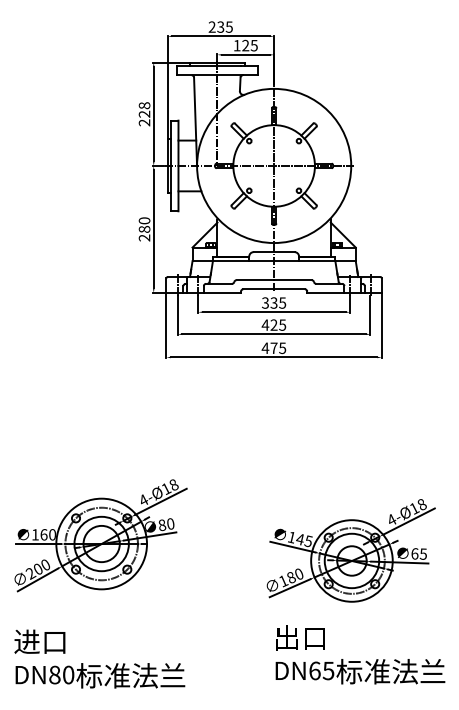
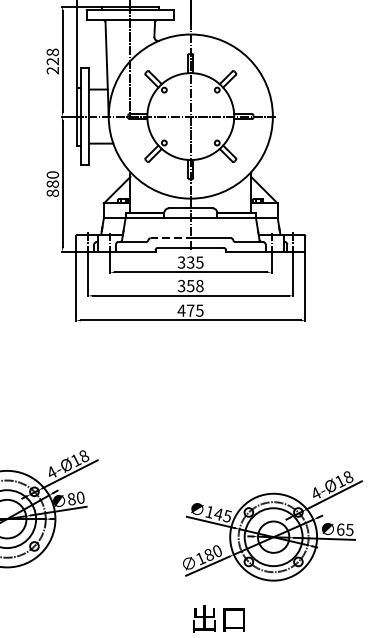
text: (144, 237) -> (52, 192), 280 -> 880
line: (255, 280) -> (170, 238), solid -> dashed
text: (273, 324) -> (190, 285), 425 -> 358

